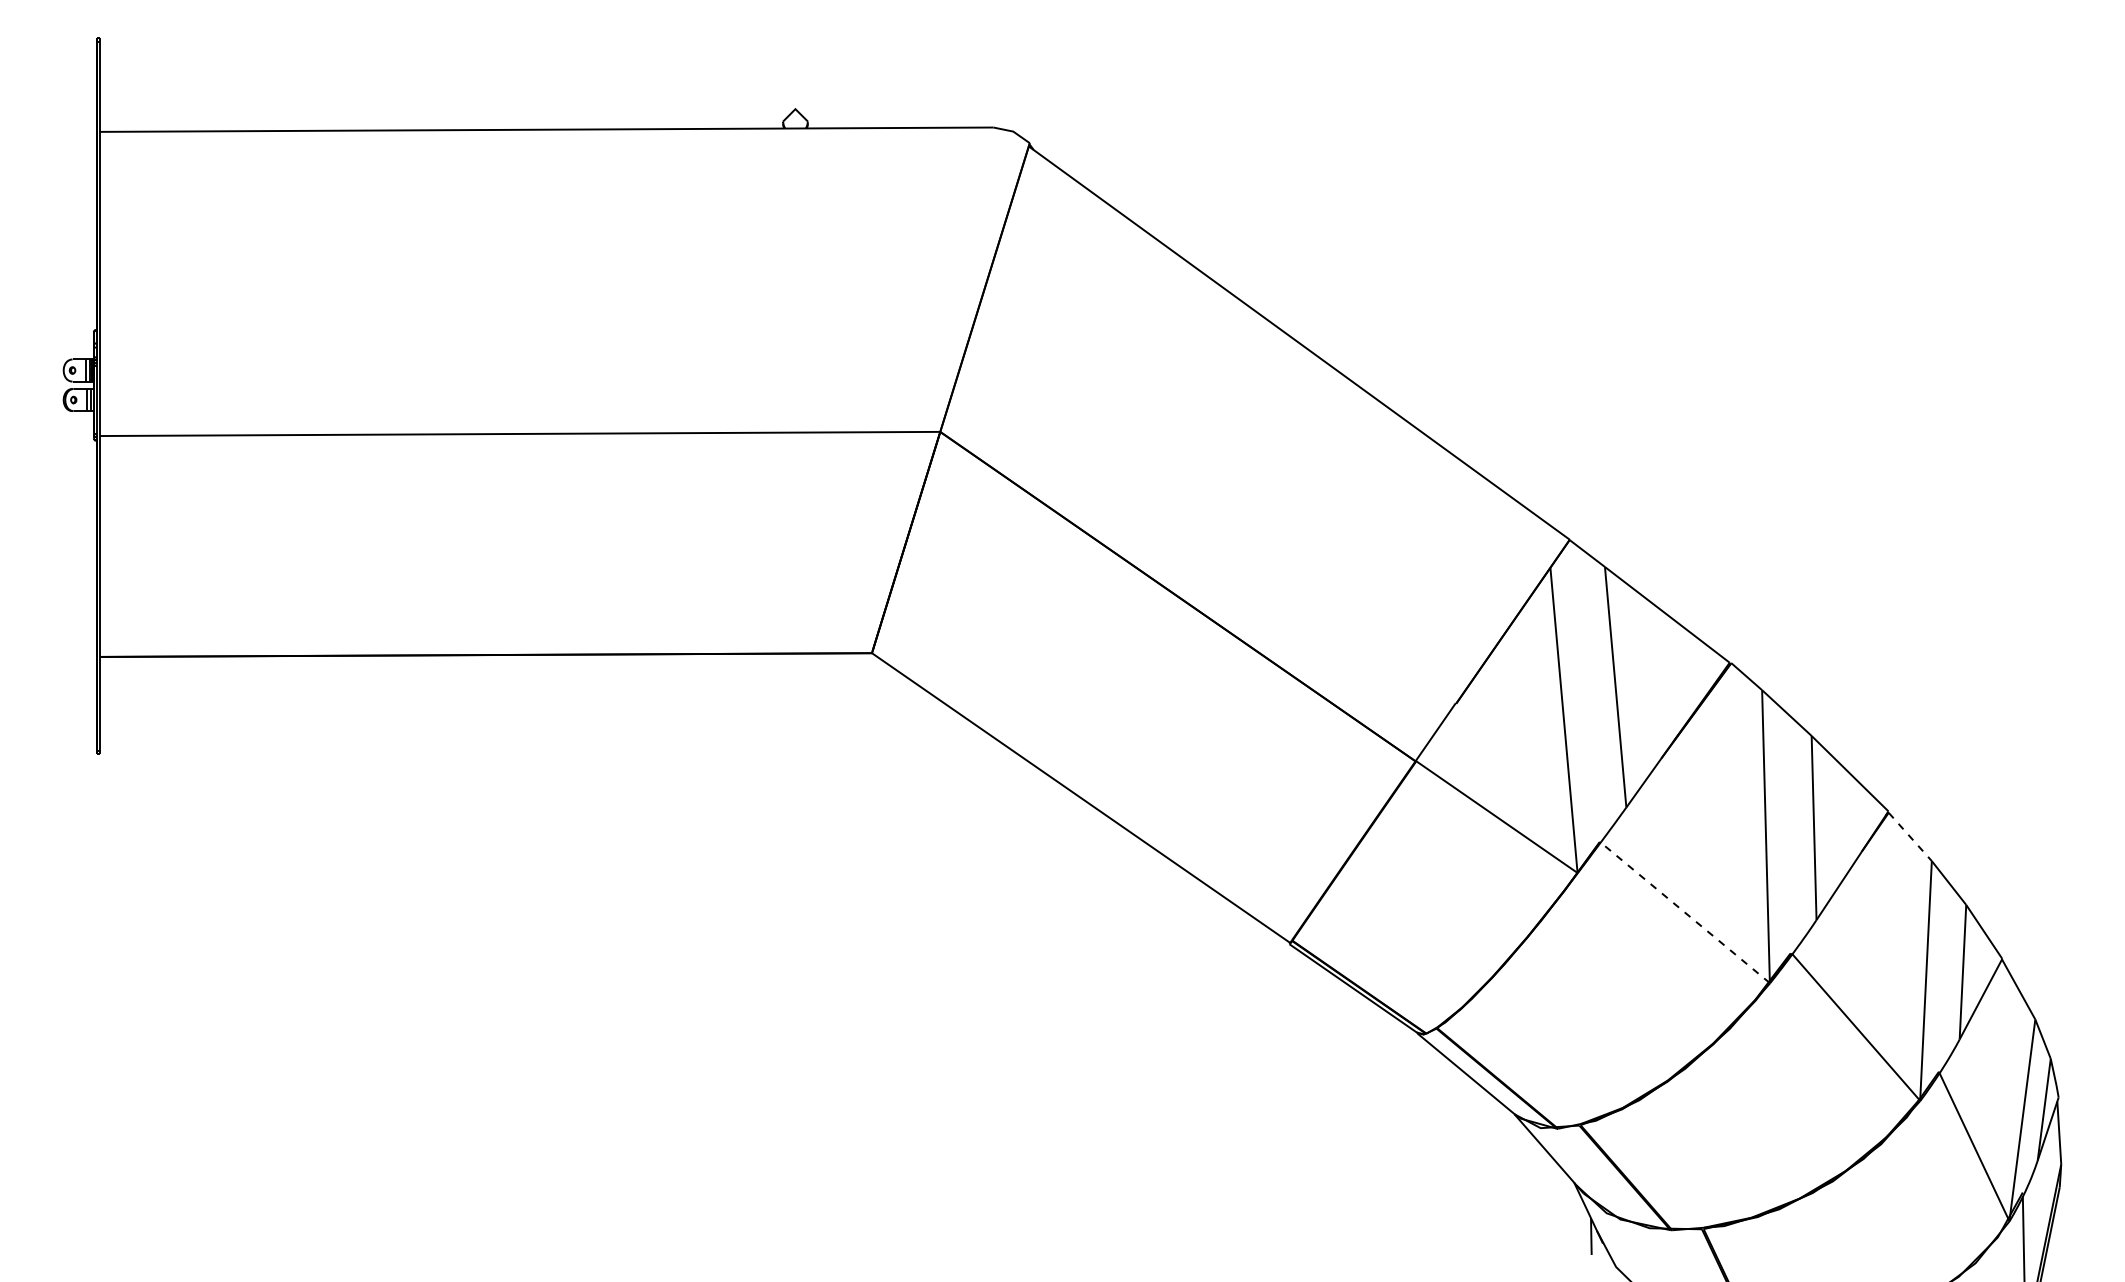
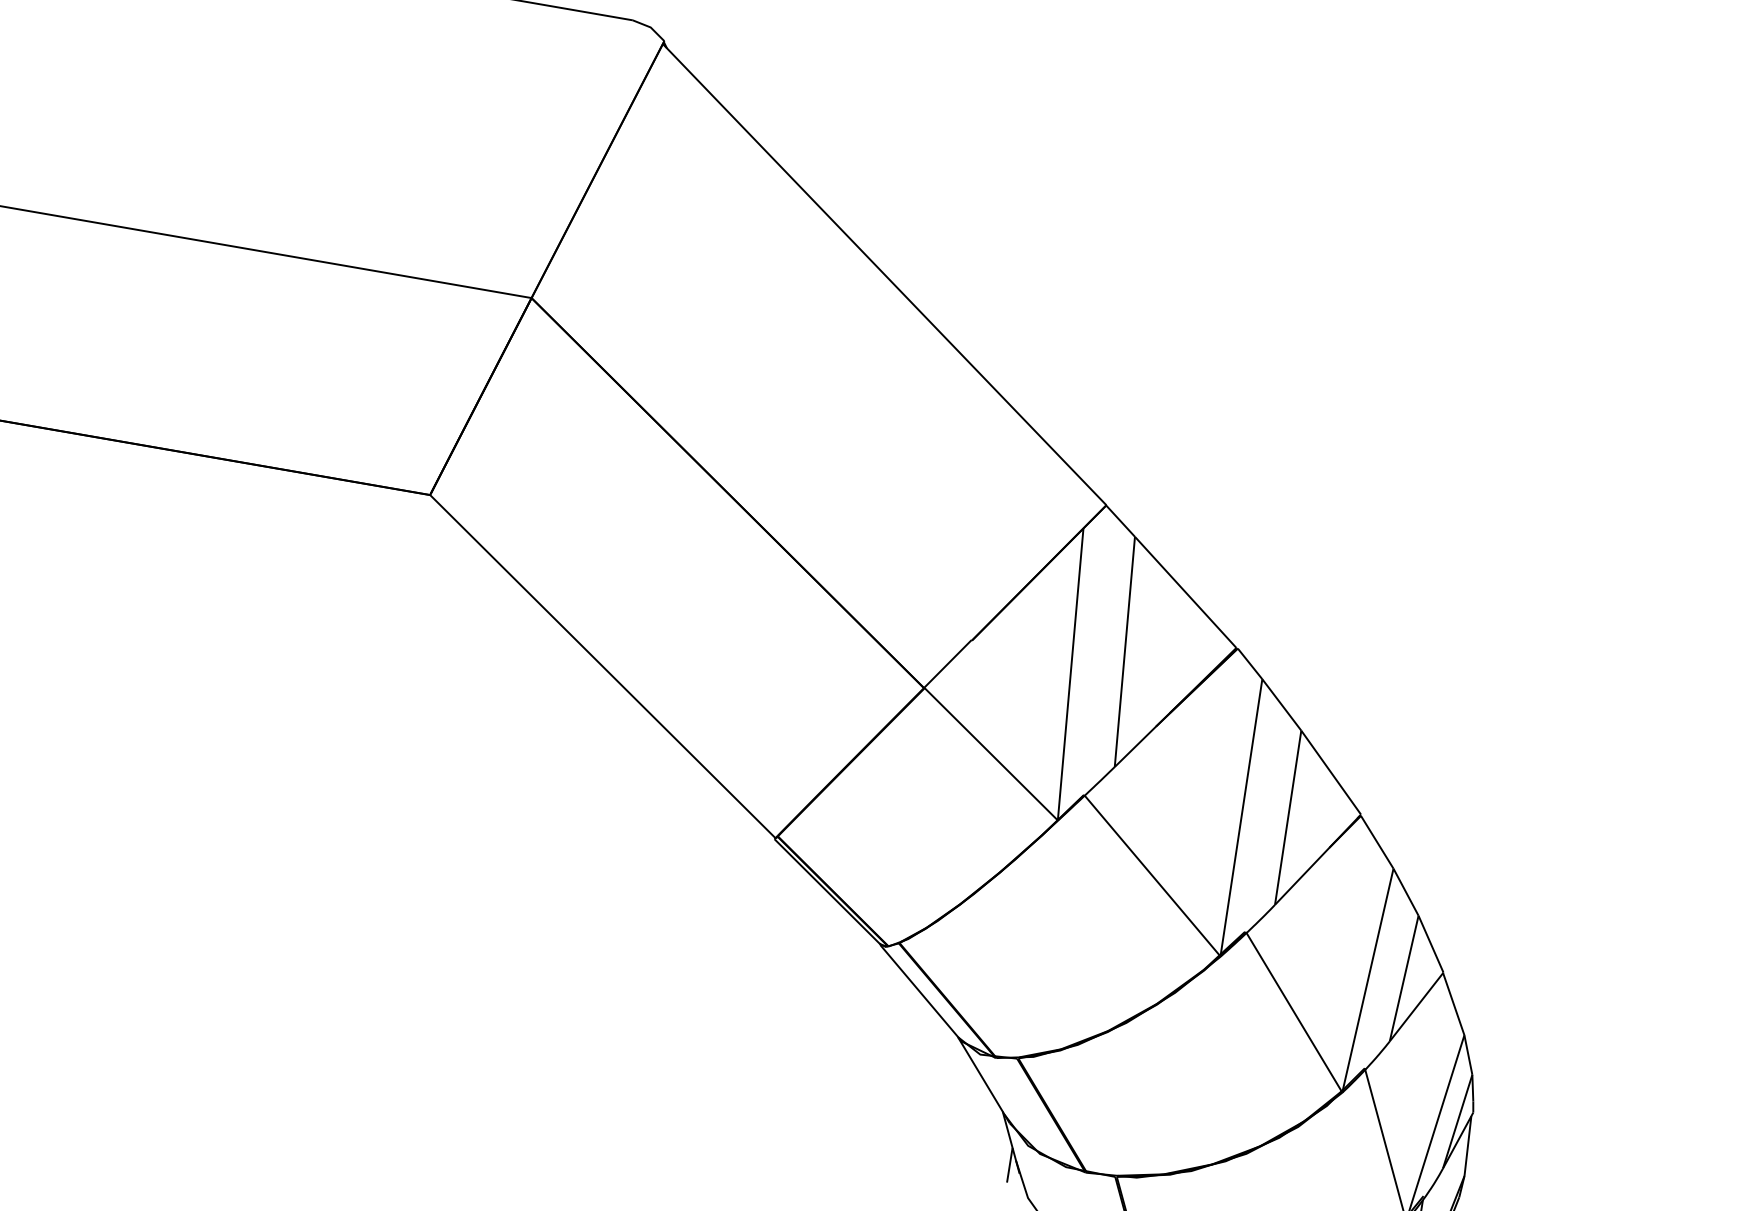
line: (1910, 837) -> (1377, 842), dashed -> solid
line: (1684, 912) -> (1151, 875), dashed -> solid

